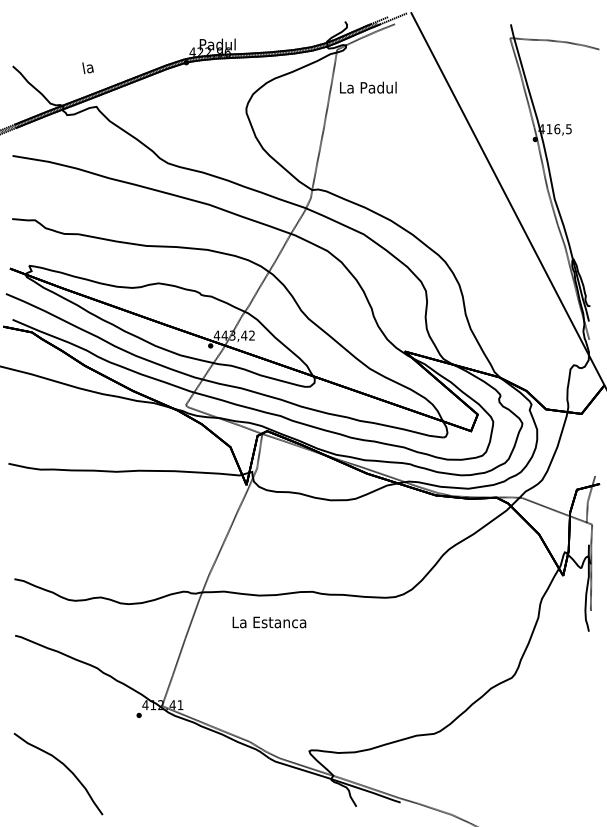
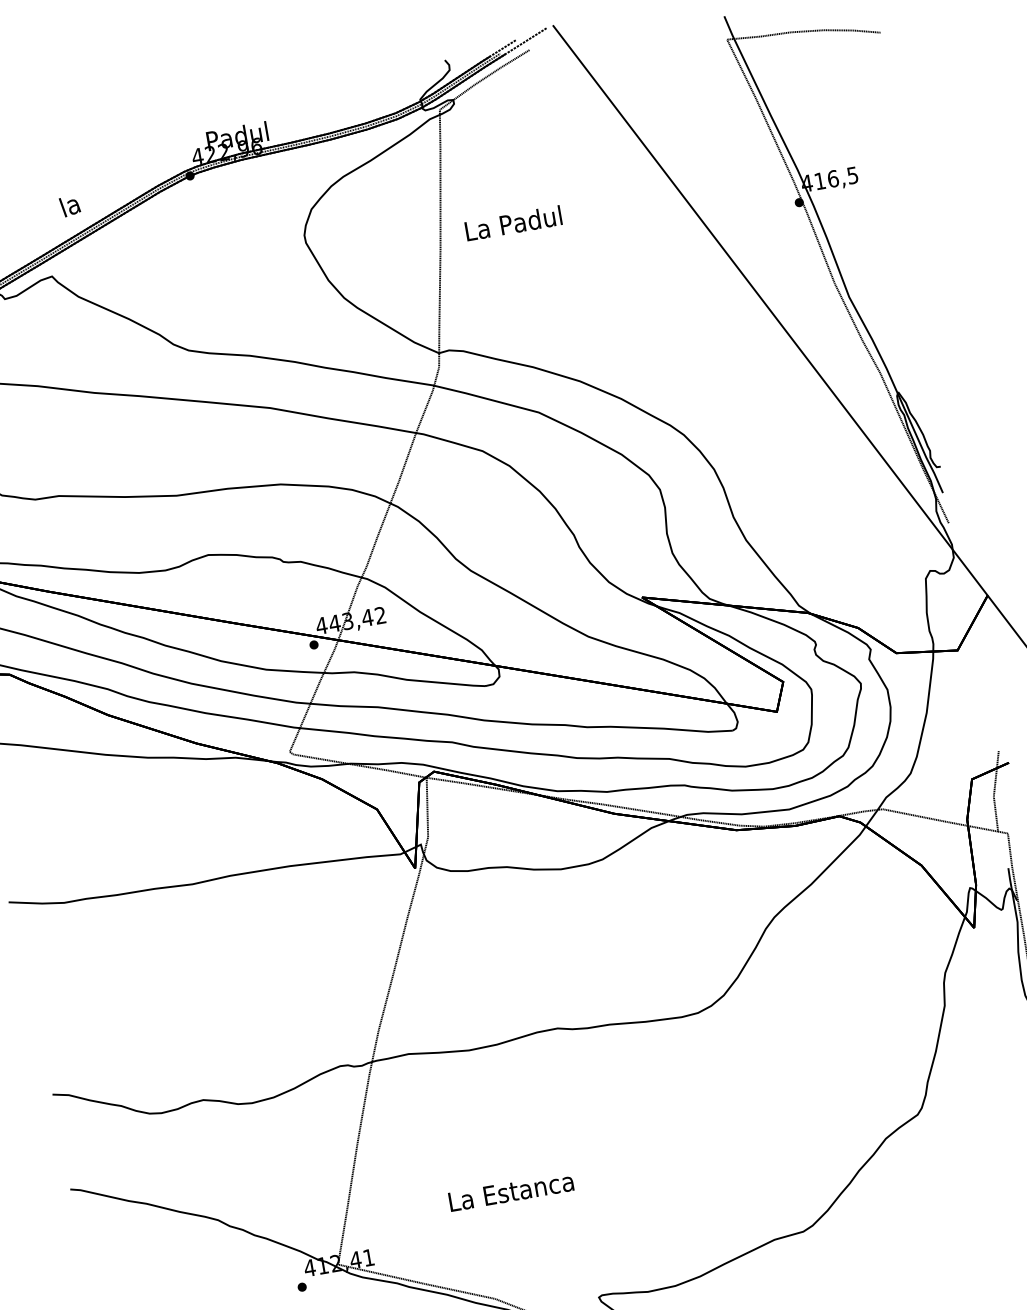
text: (87, 67) -> (68, 205), moved
text: (368, 87) -> (513, 223), moved
text: (269, 622) -> (511, 1191), moved

